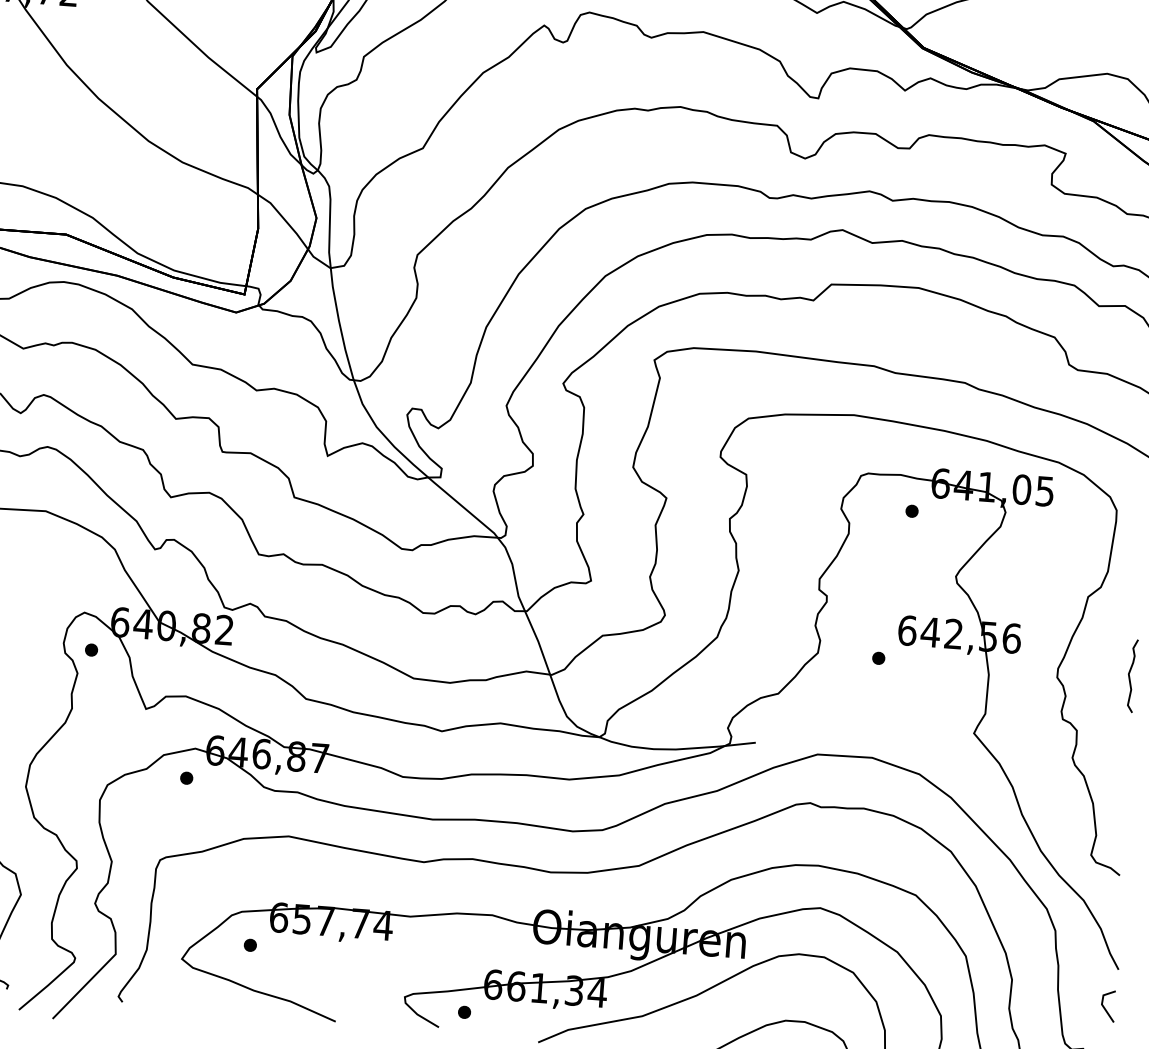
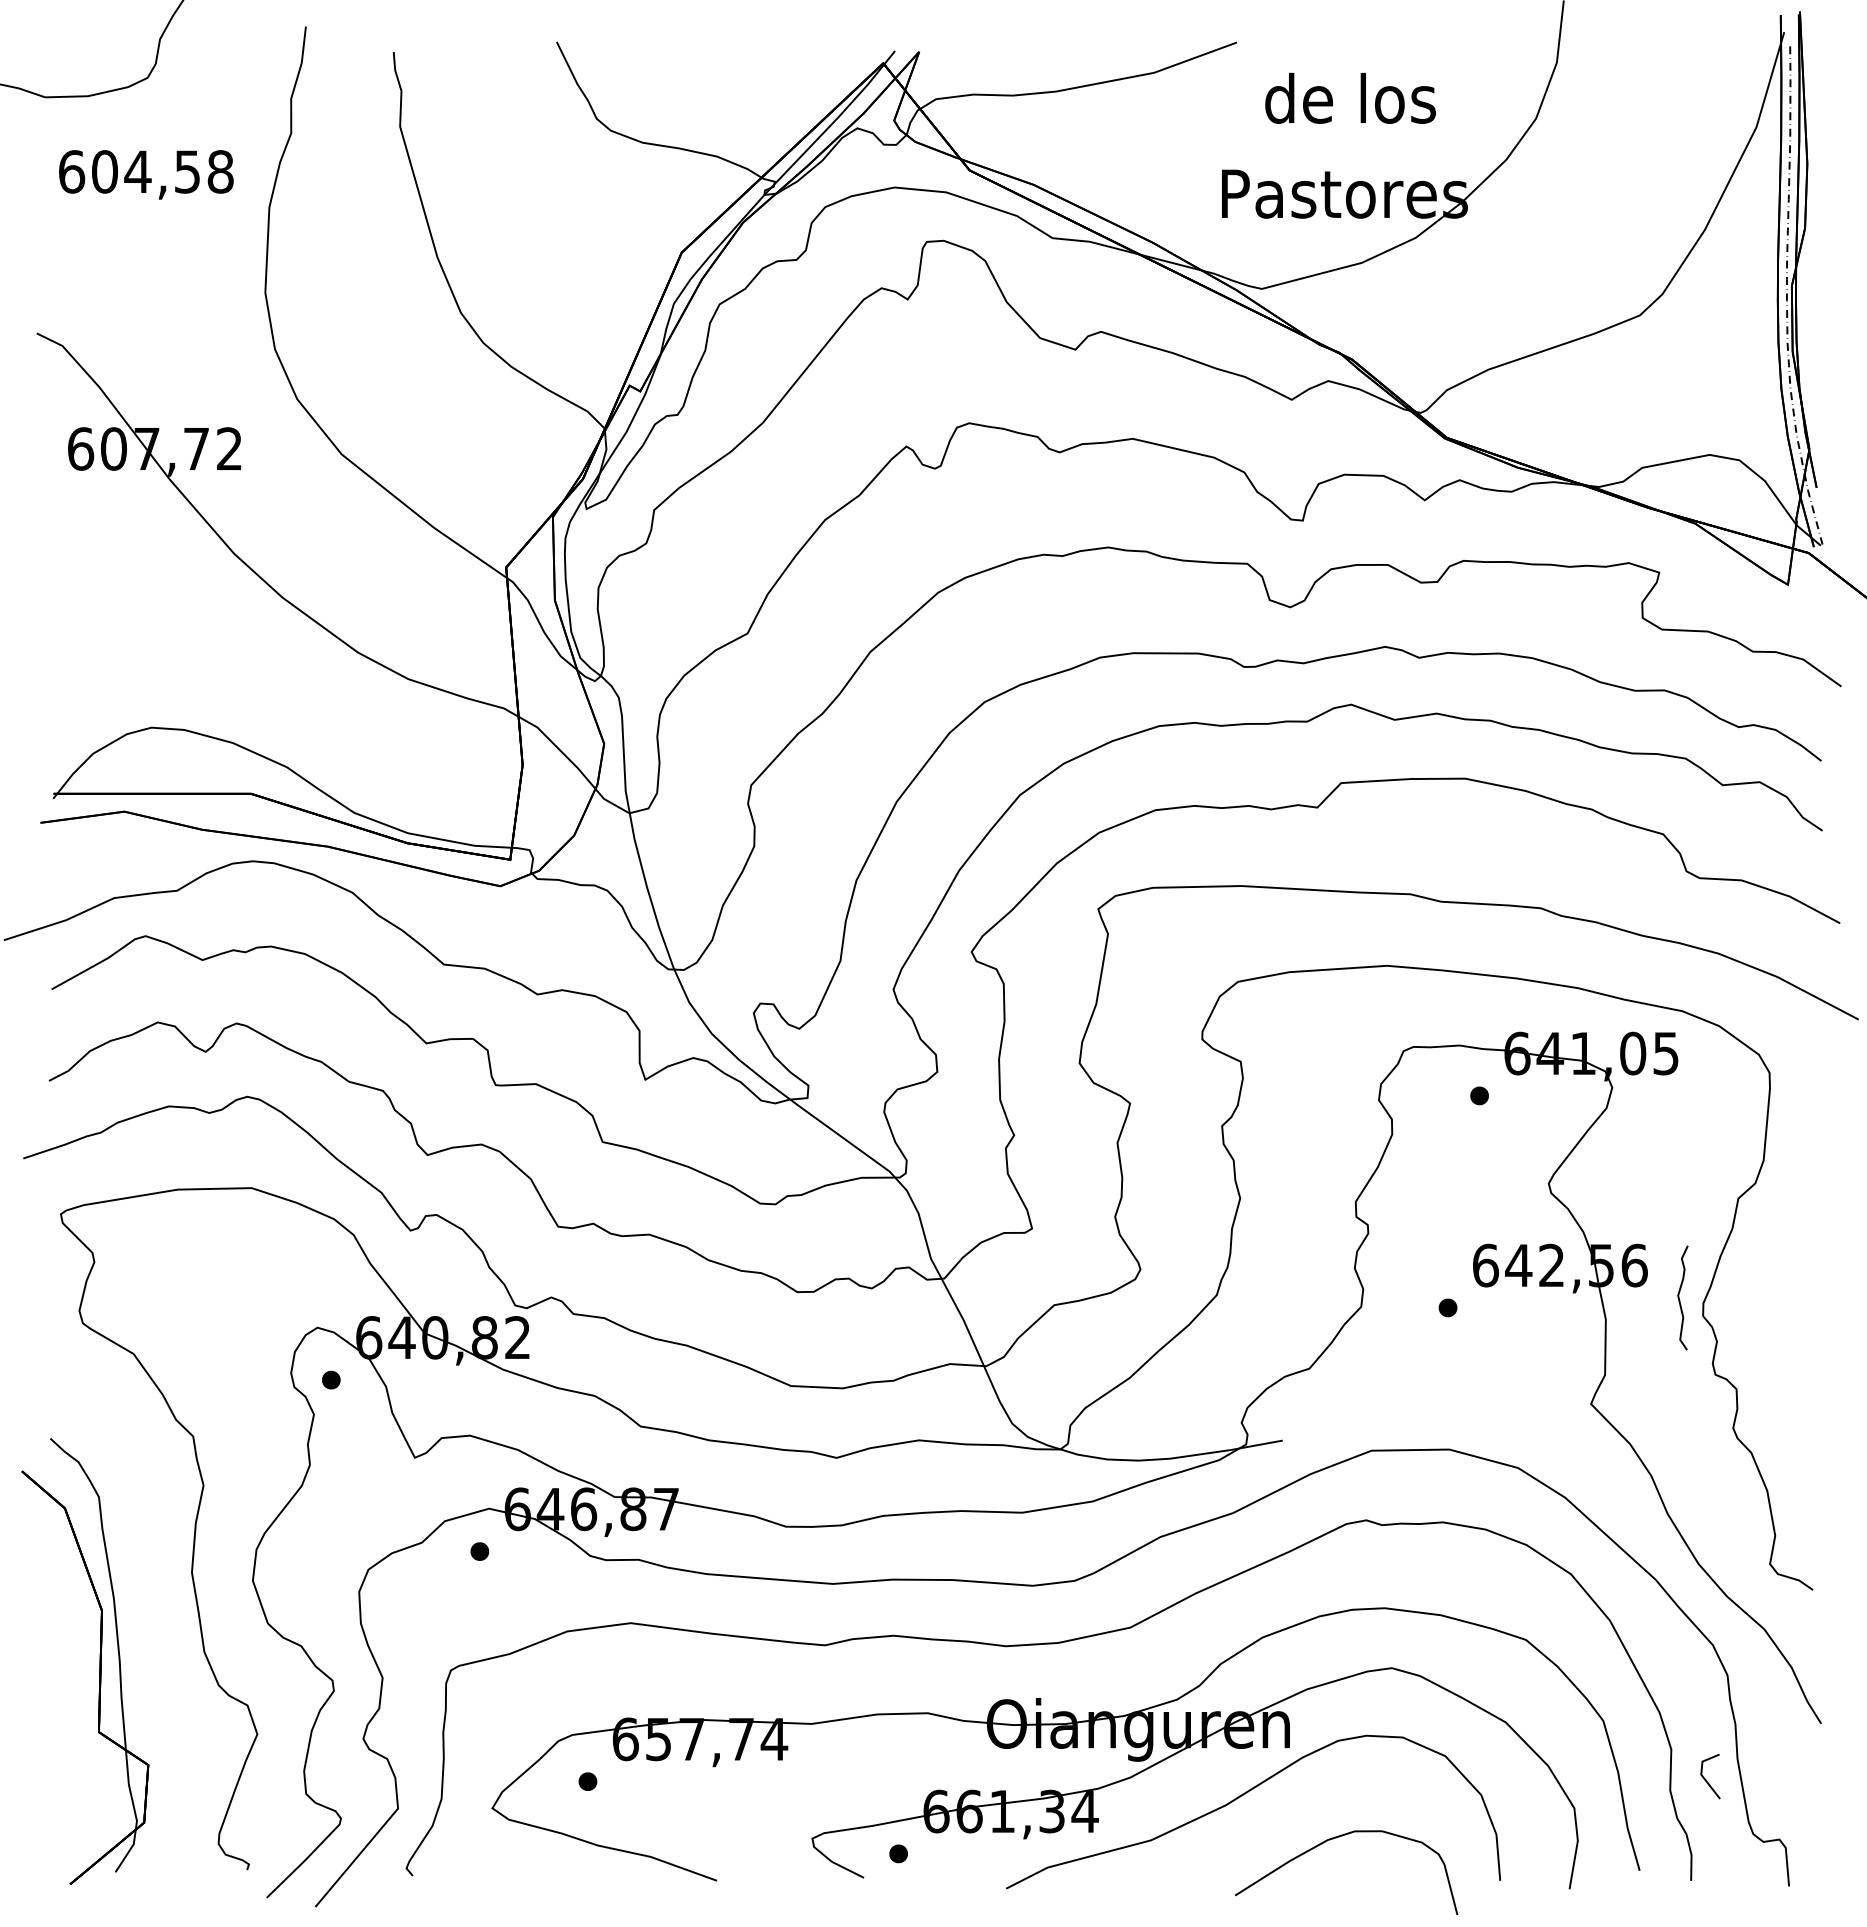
curve: (1129, 675) -> (1679, 1297), moved
line: (1105, 1008) -> (1706, 1779), moved

